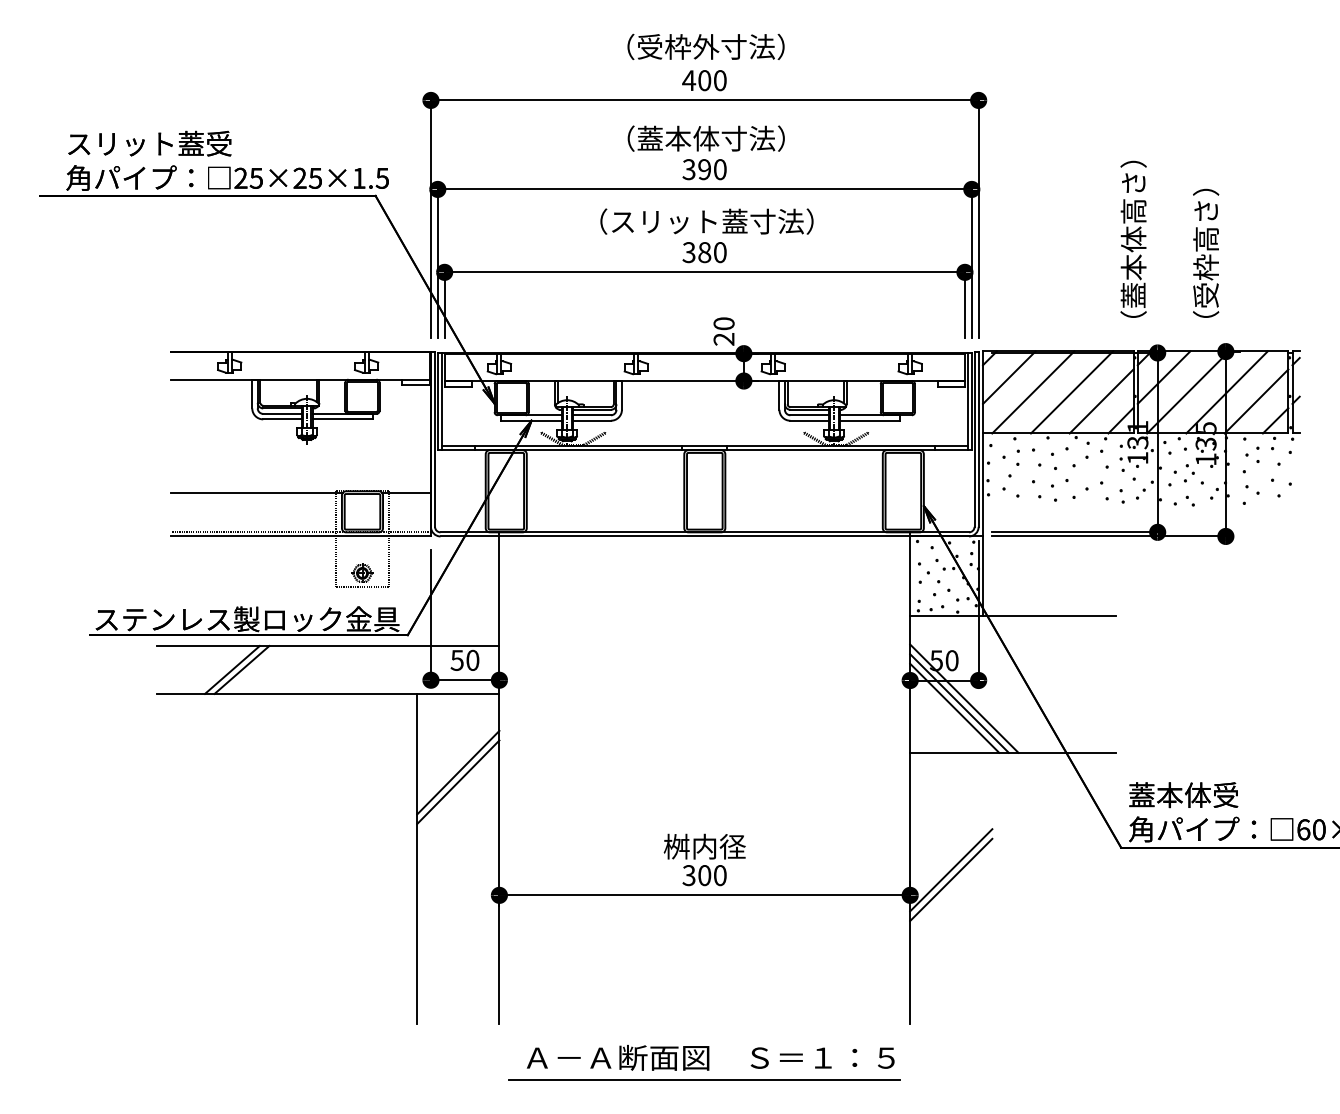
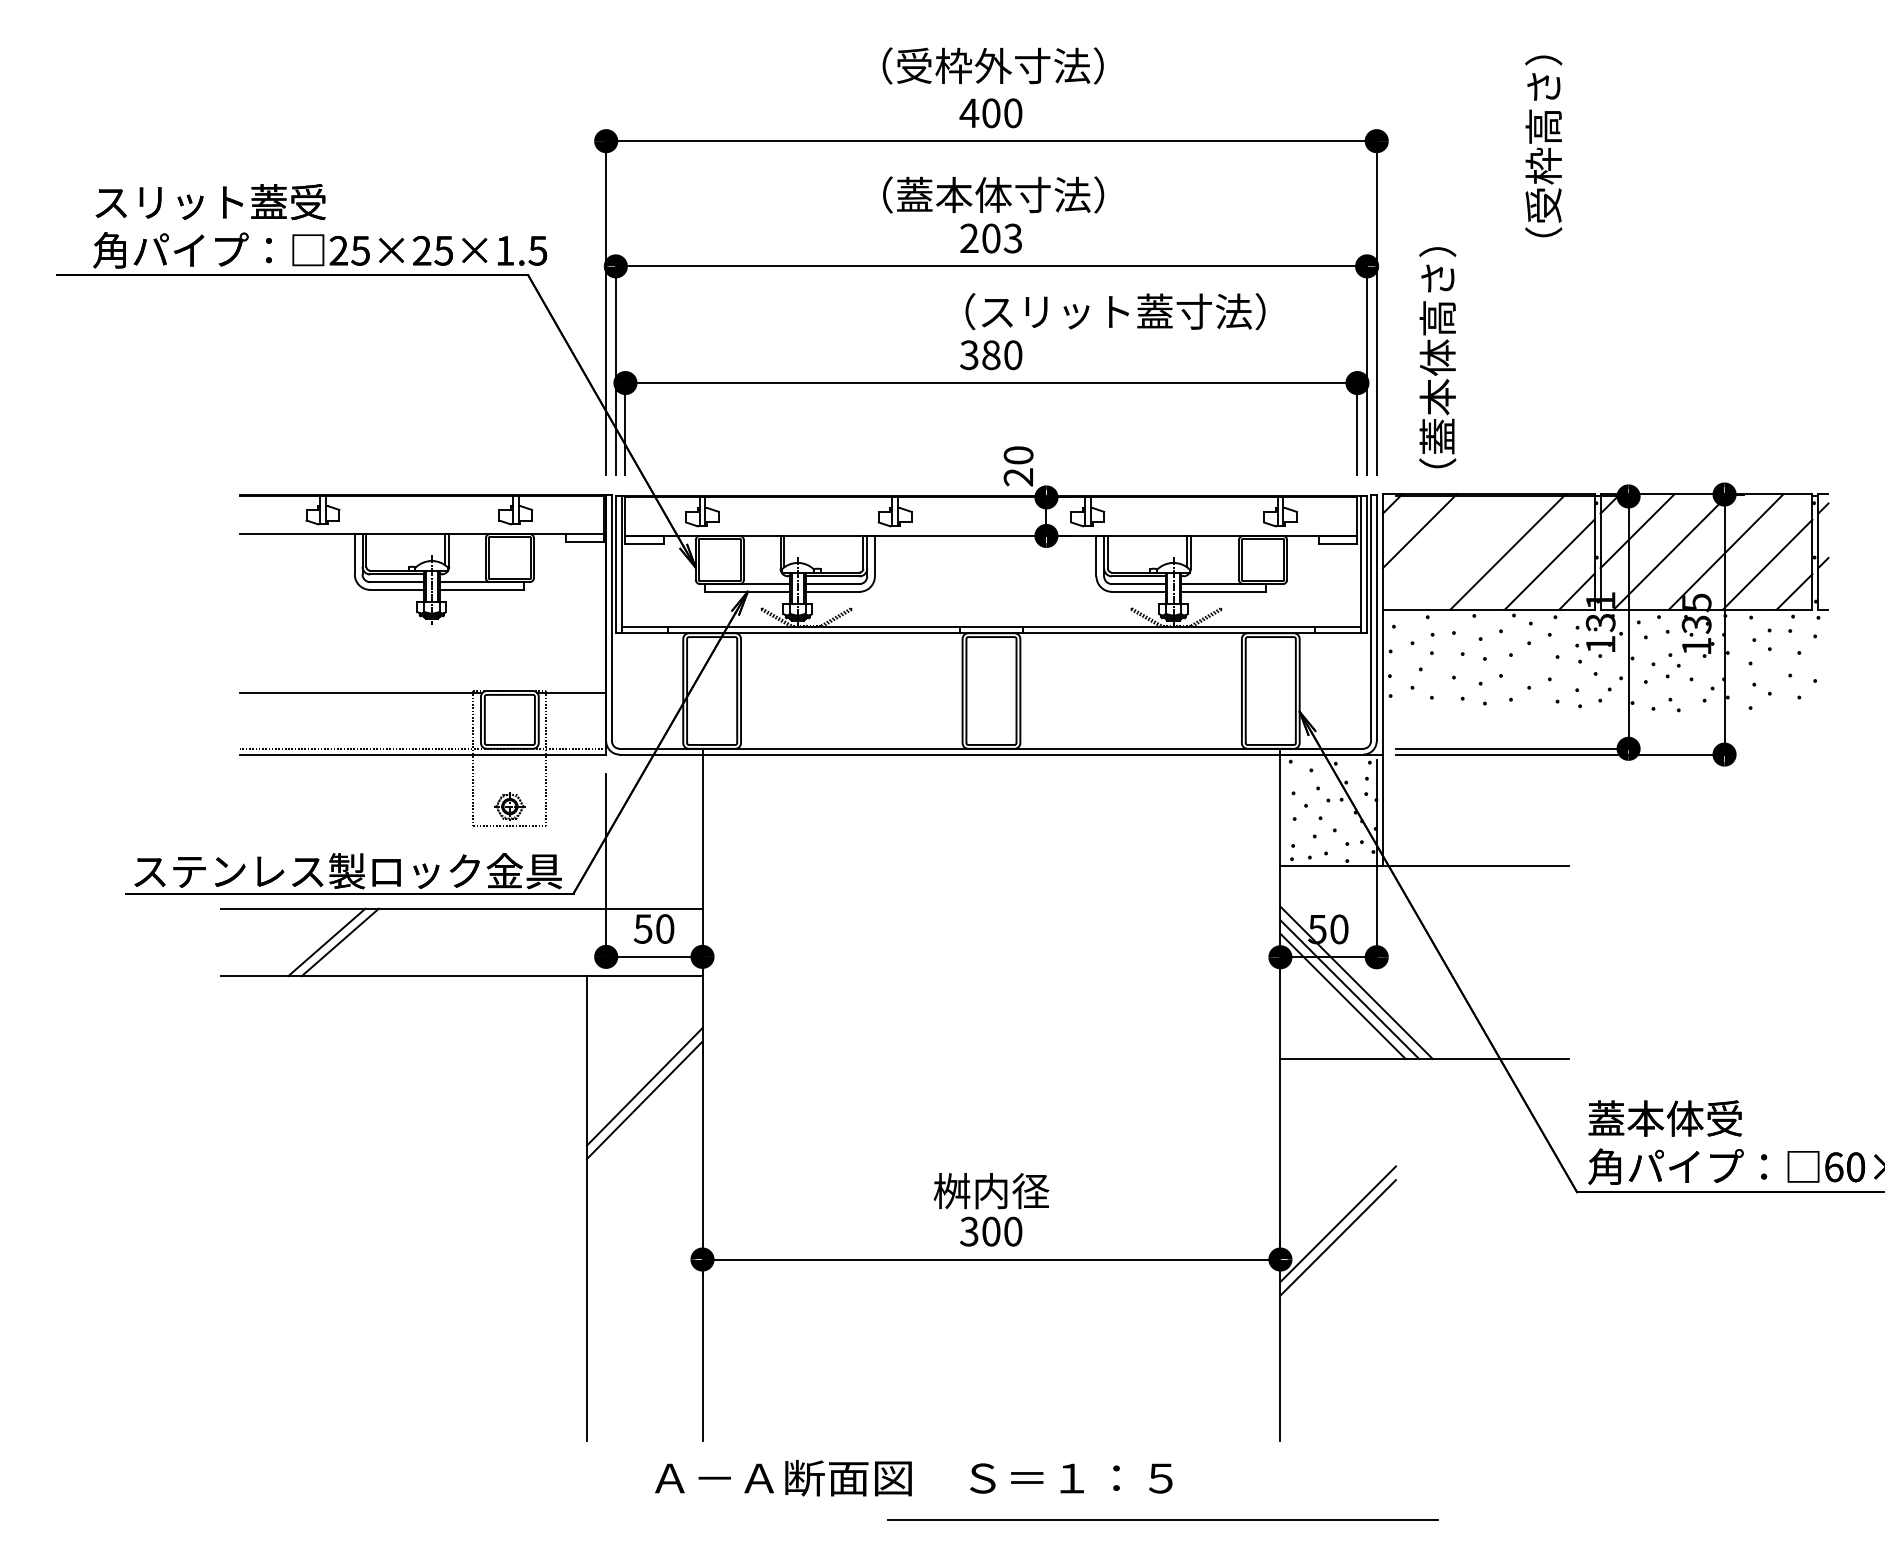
text: (704, 169) -> (991, 238), 390 -> 203
text: (706, 221) -> (1115, 311), moved
text: (1133, 239) -> (1437, 357), moved
text: (1205, 253) -> (1543, 146), moved
line: (1033, 392) -> (1453, 551), removed
text: (710, 1058) -> (913, 1478), moved
line: (704, 1080) -> (1162, 1519), moved

